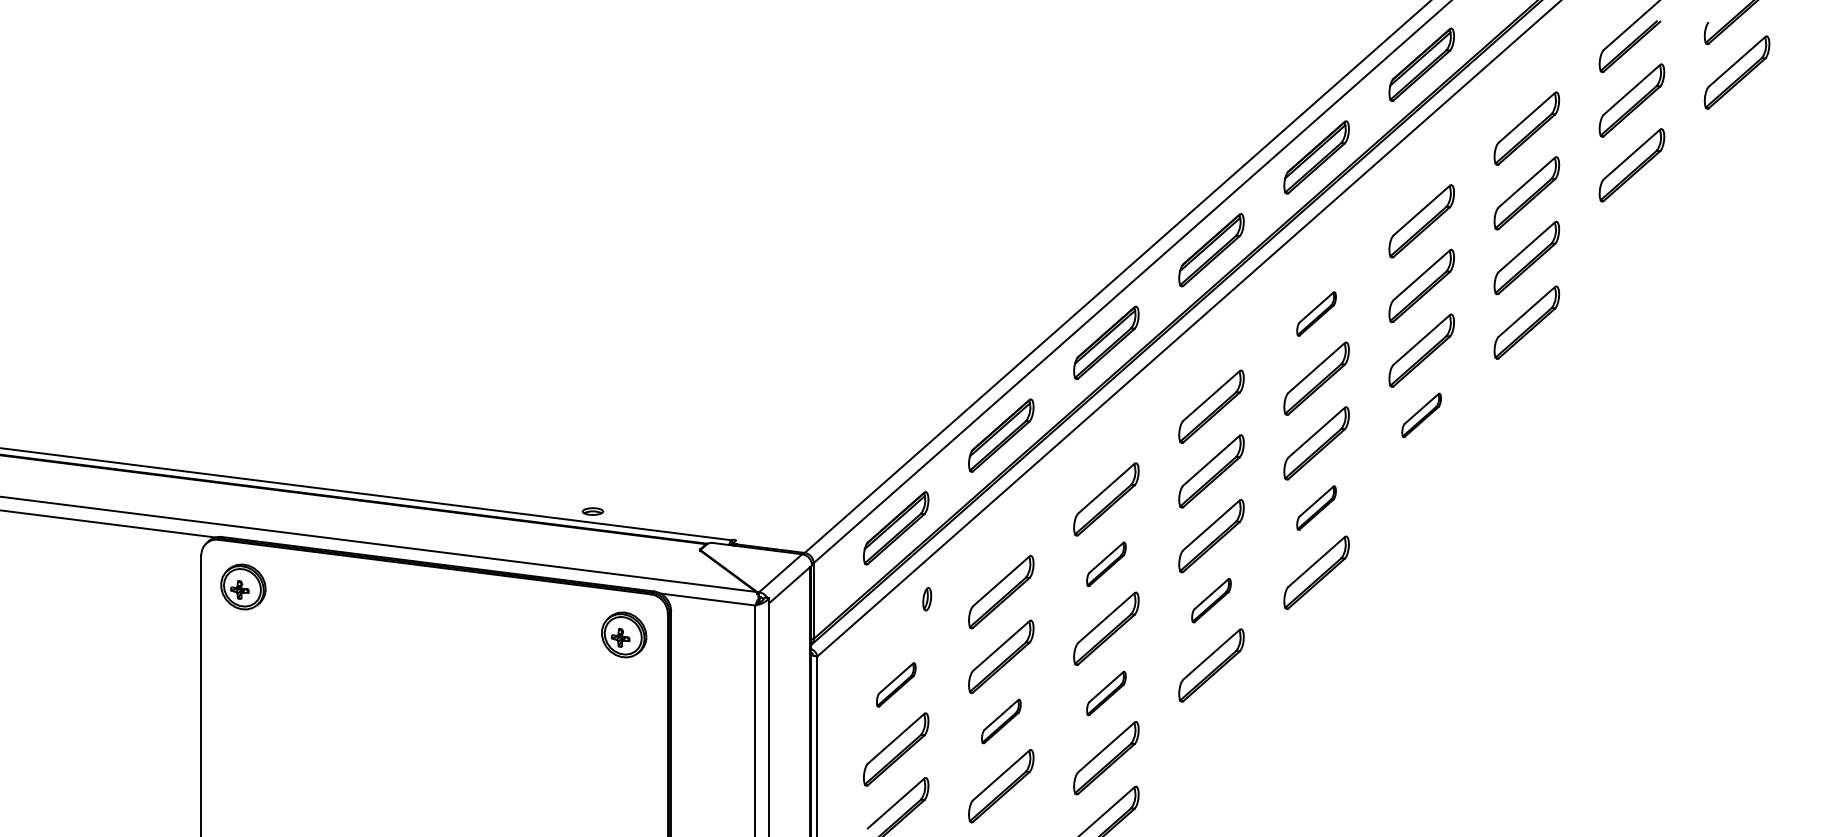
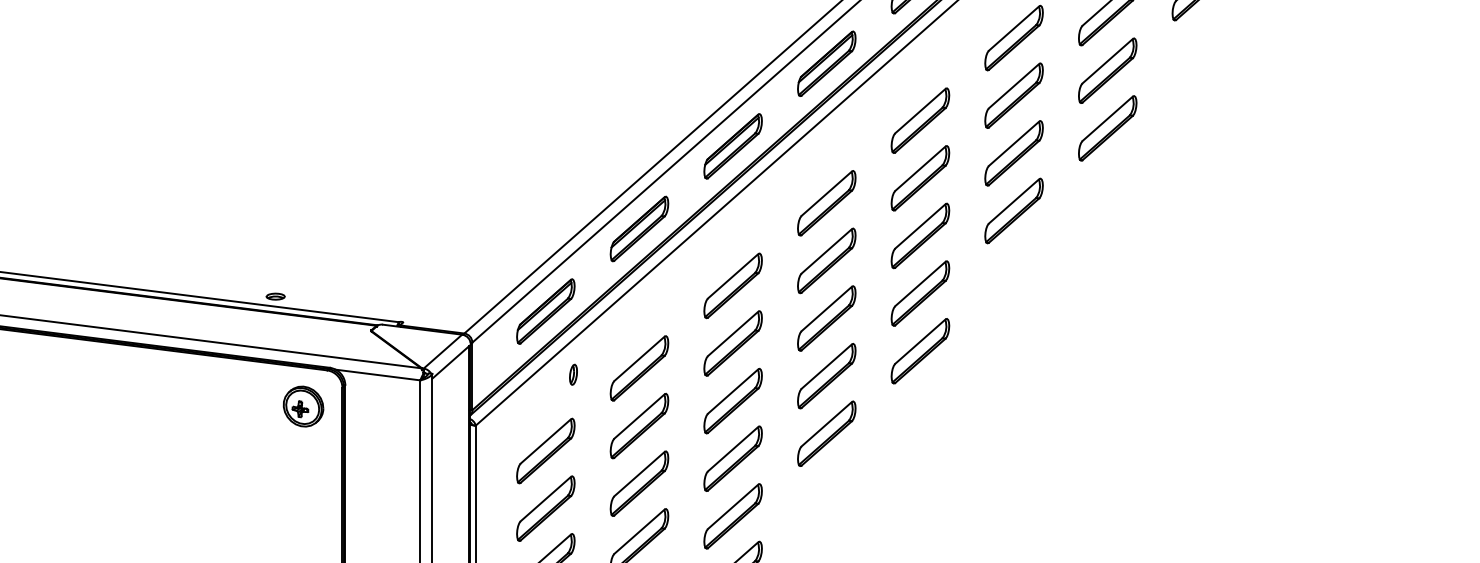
part: (1316, 313) -> (920, 120), size x1.67
part: (1421, 415) -> (1013, 211), size x1.67
part: (1316, 507) -> (920, 293), size x1.67
part: (1106, 564) -> (733, 343), size x1.67
part: (1211, 600) -> (826, 375), size x1.67
part: (896, 684) -> (546, 450), size x1.67
part: (1106, 693) -> (733, 458), size x1.67
part: (1001, 721) -> (639, 483), size x1.67

